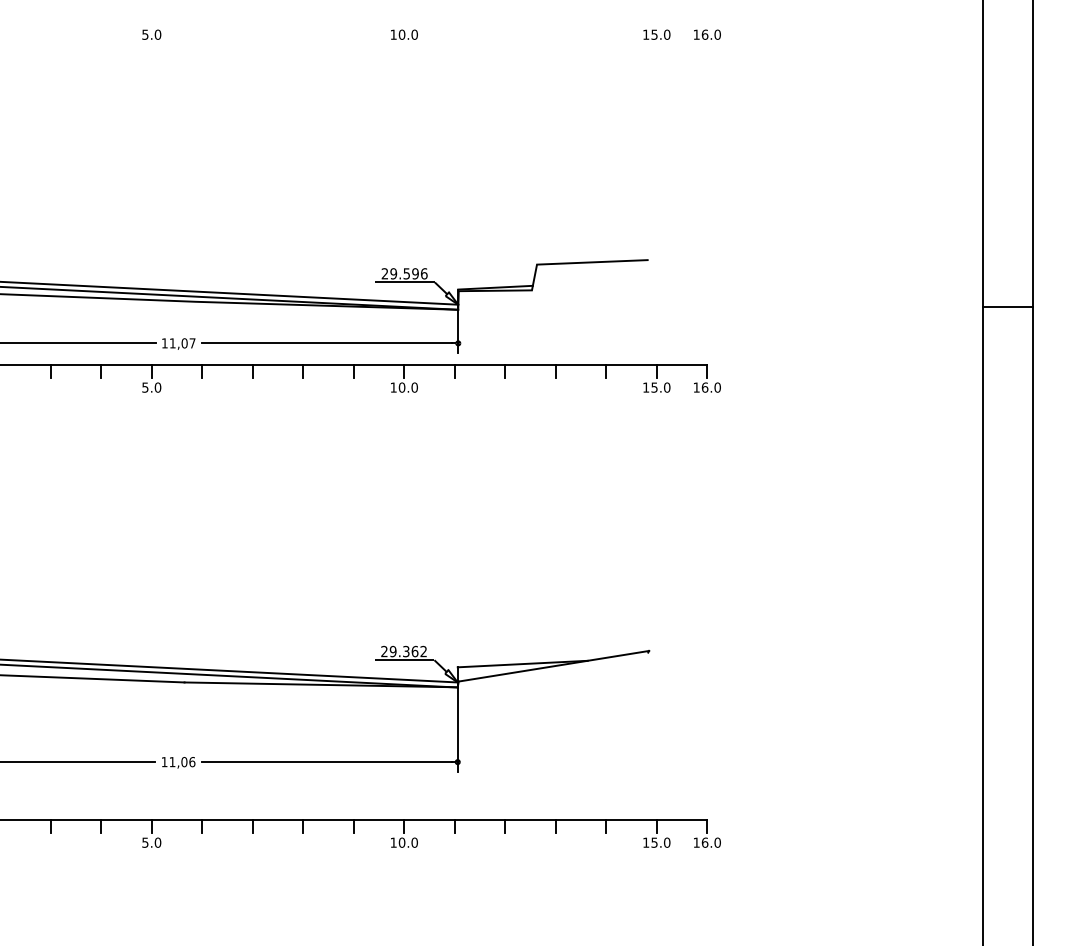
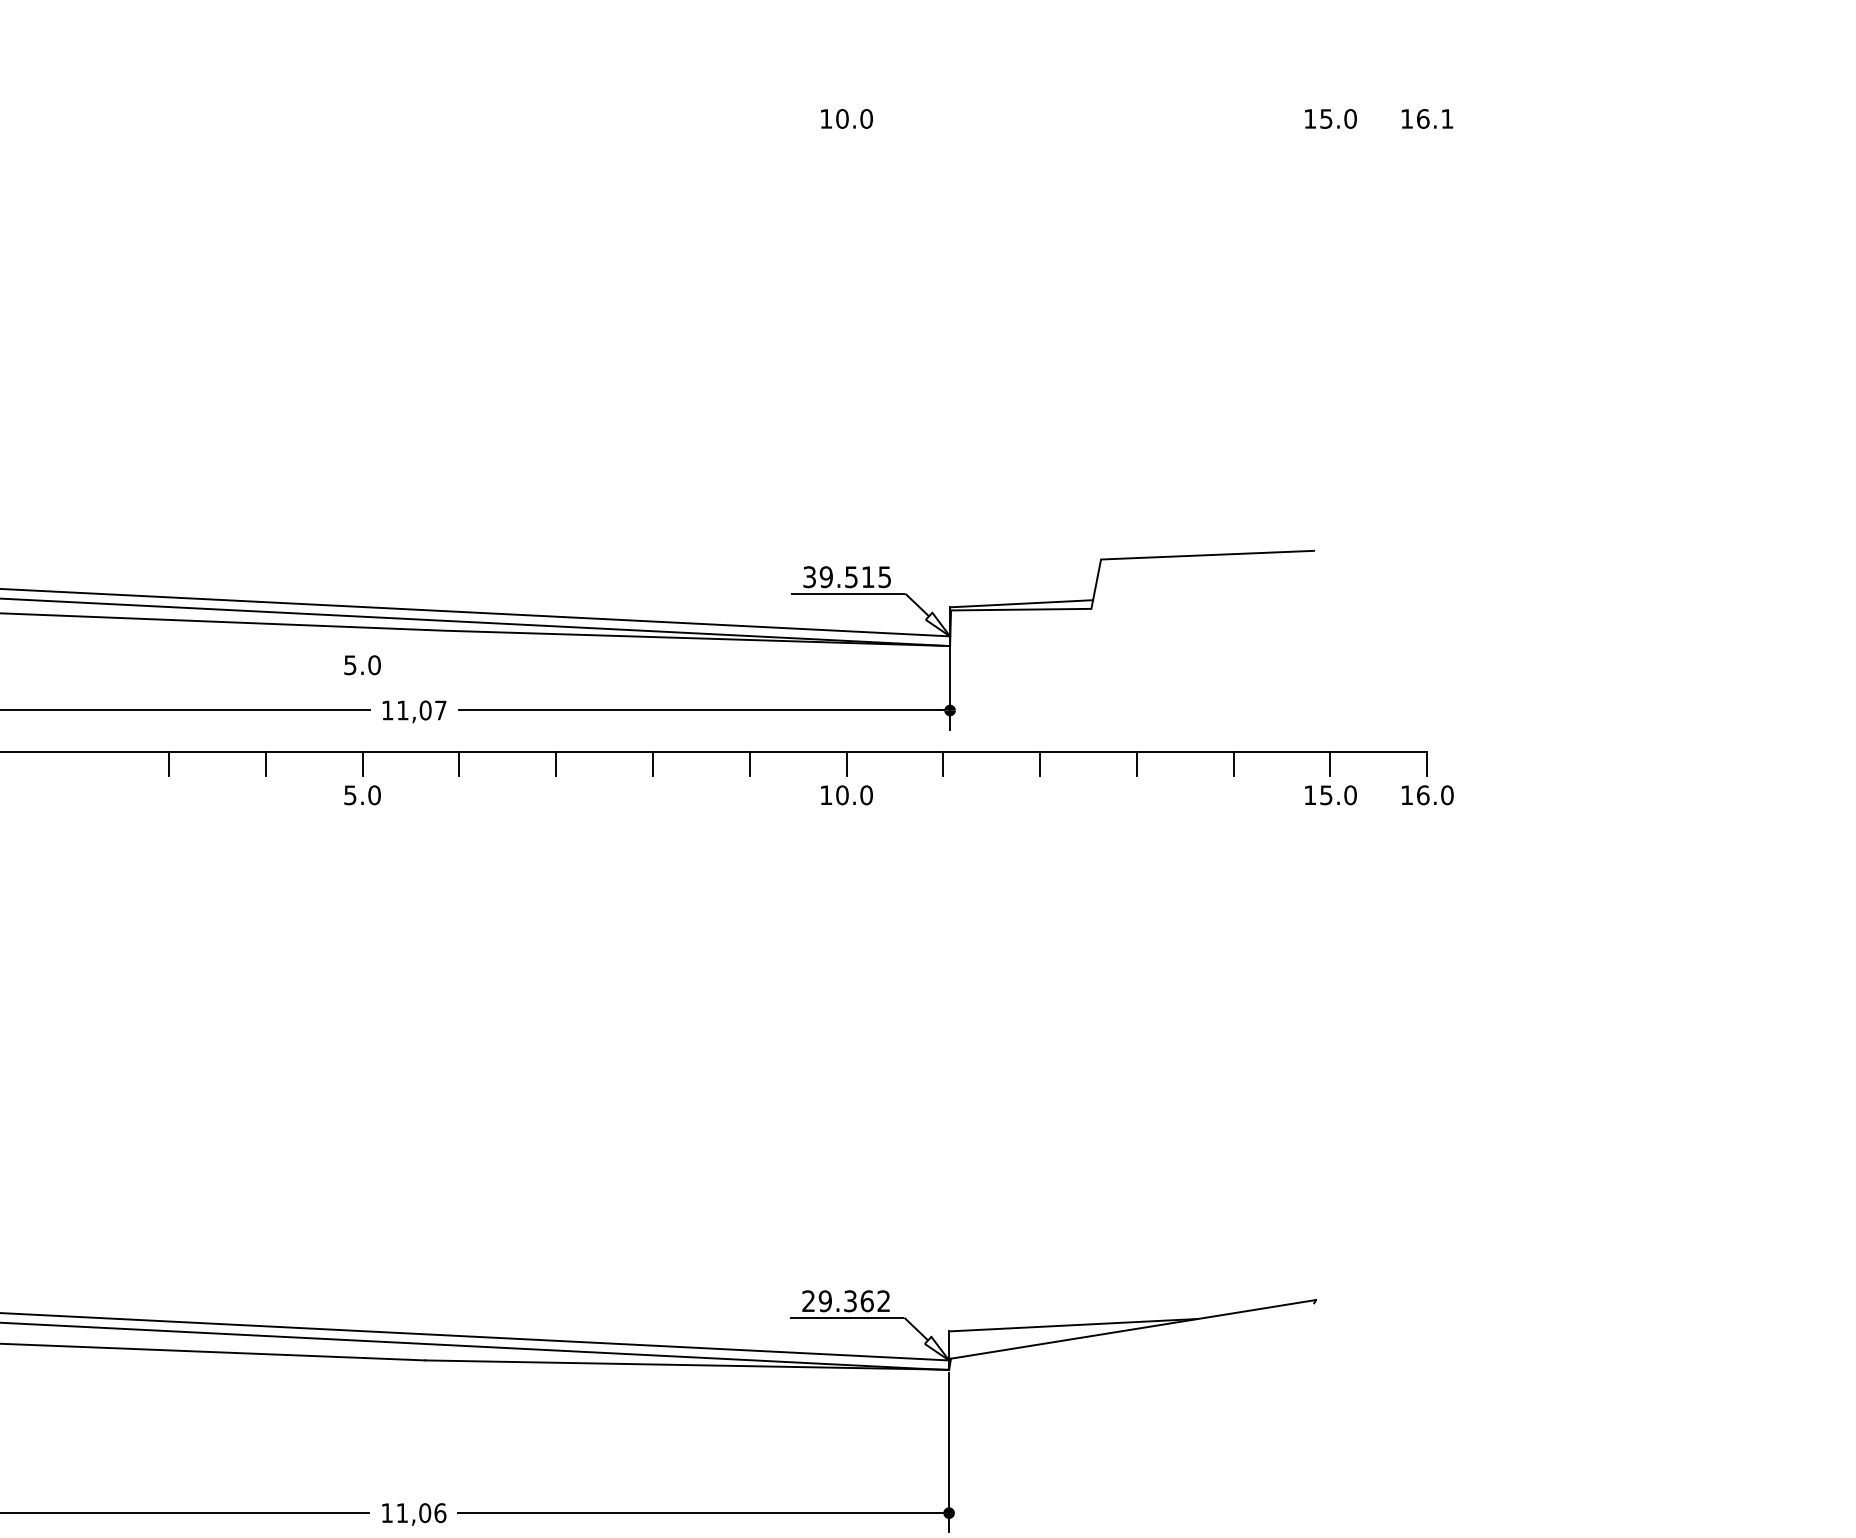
text: (151, 34) -> (362, 664), moved
text: (717, 34) -> (1446, 118), 16.0 -> 16.1
text: (404, 273) -> (847, 576), 29.596 -> 39.515

